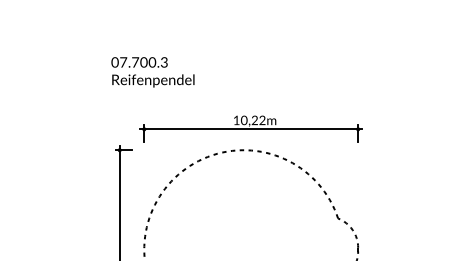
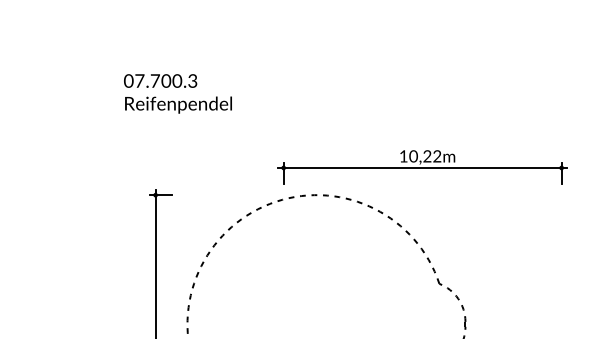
text: (152, 72) -> (177, 94), moved
part: (250, 128) -> (421, 166), moved

